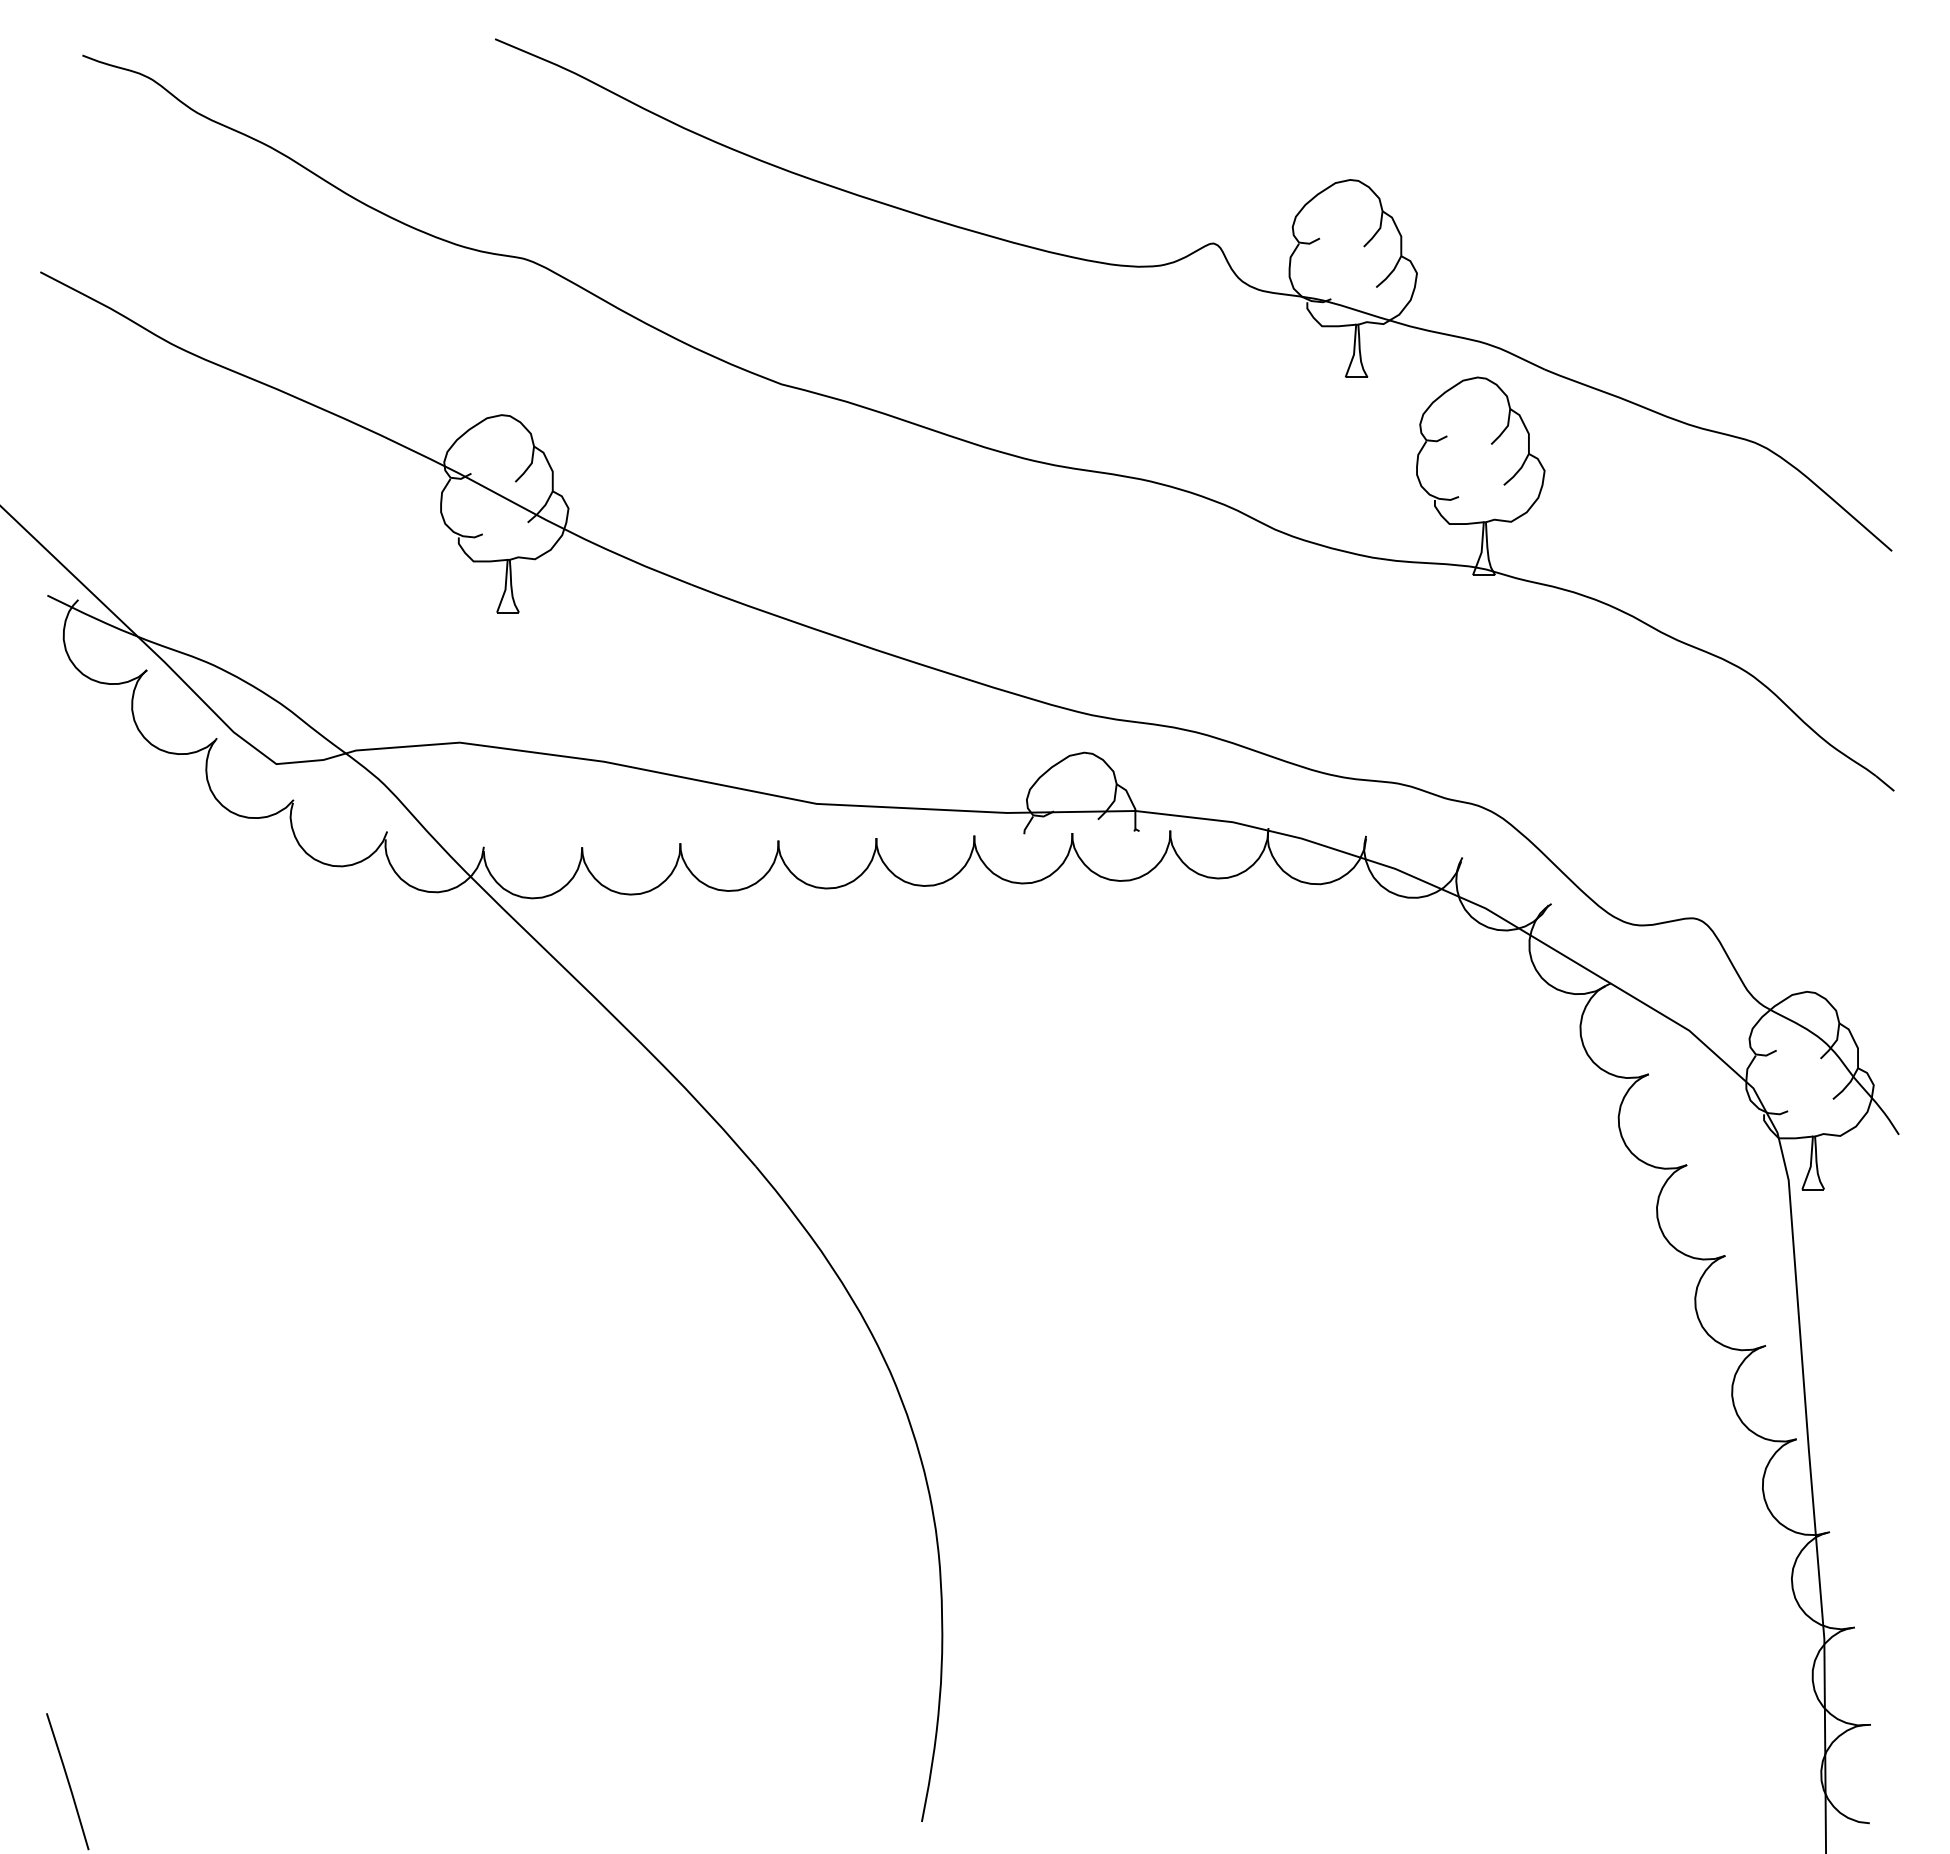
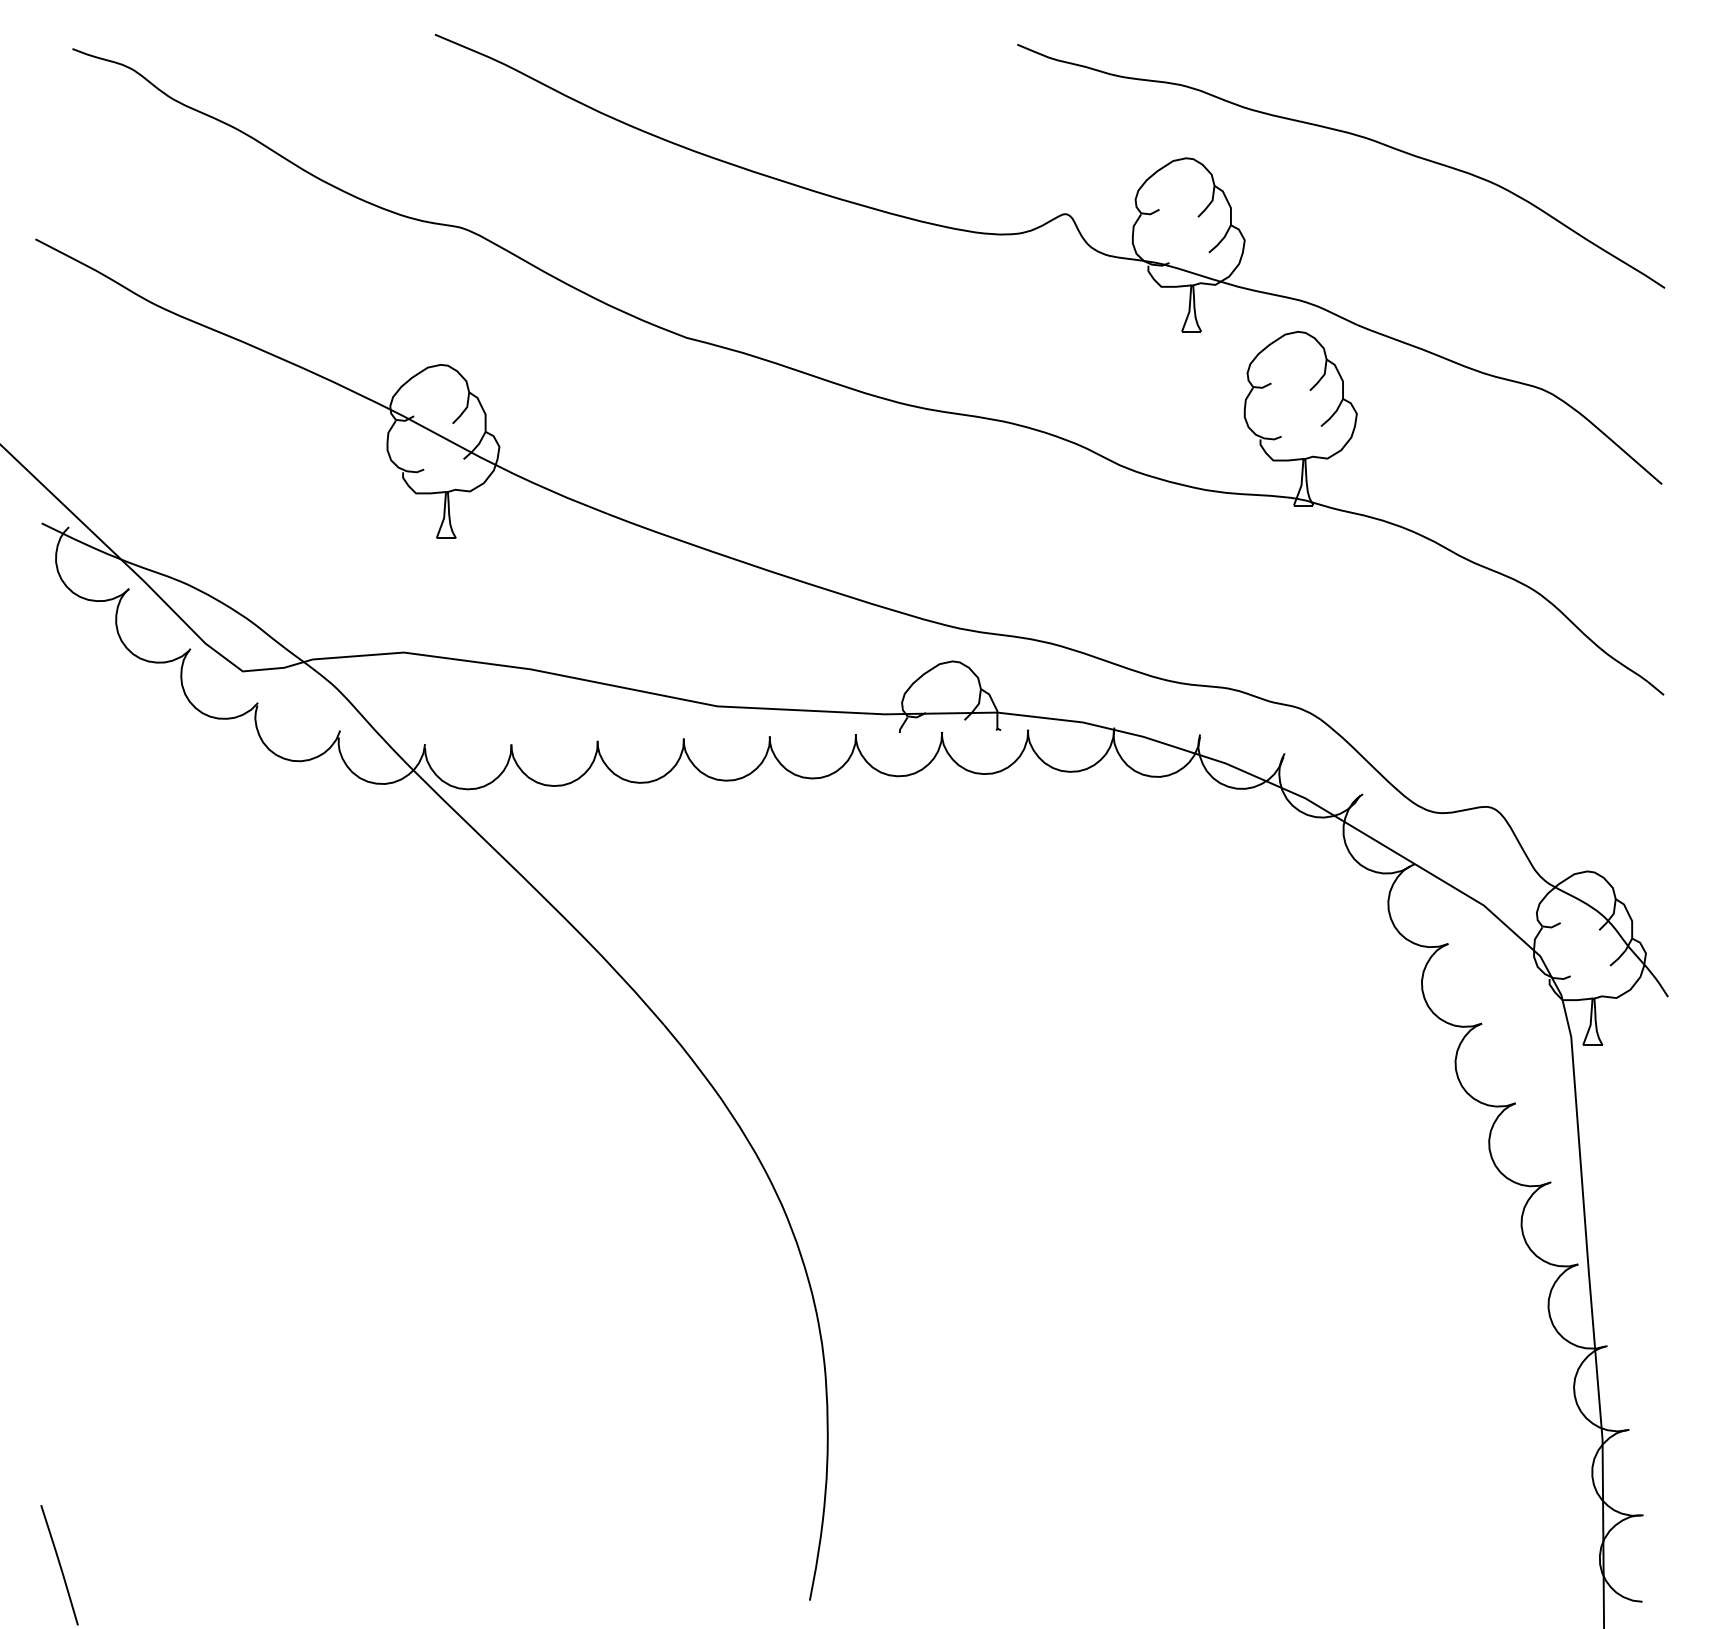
curve: (1535, 152) -> (1348, 134), added

